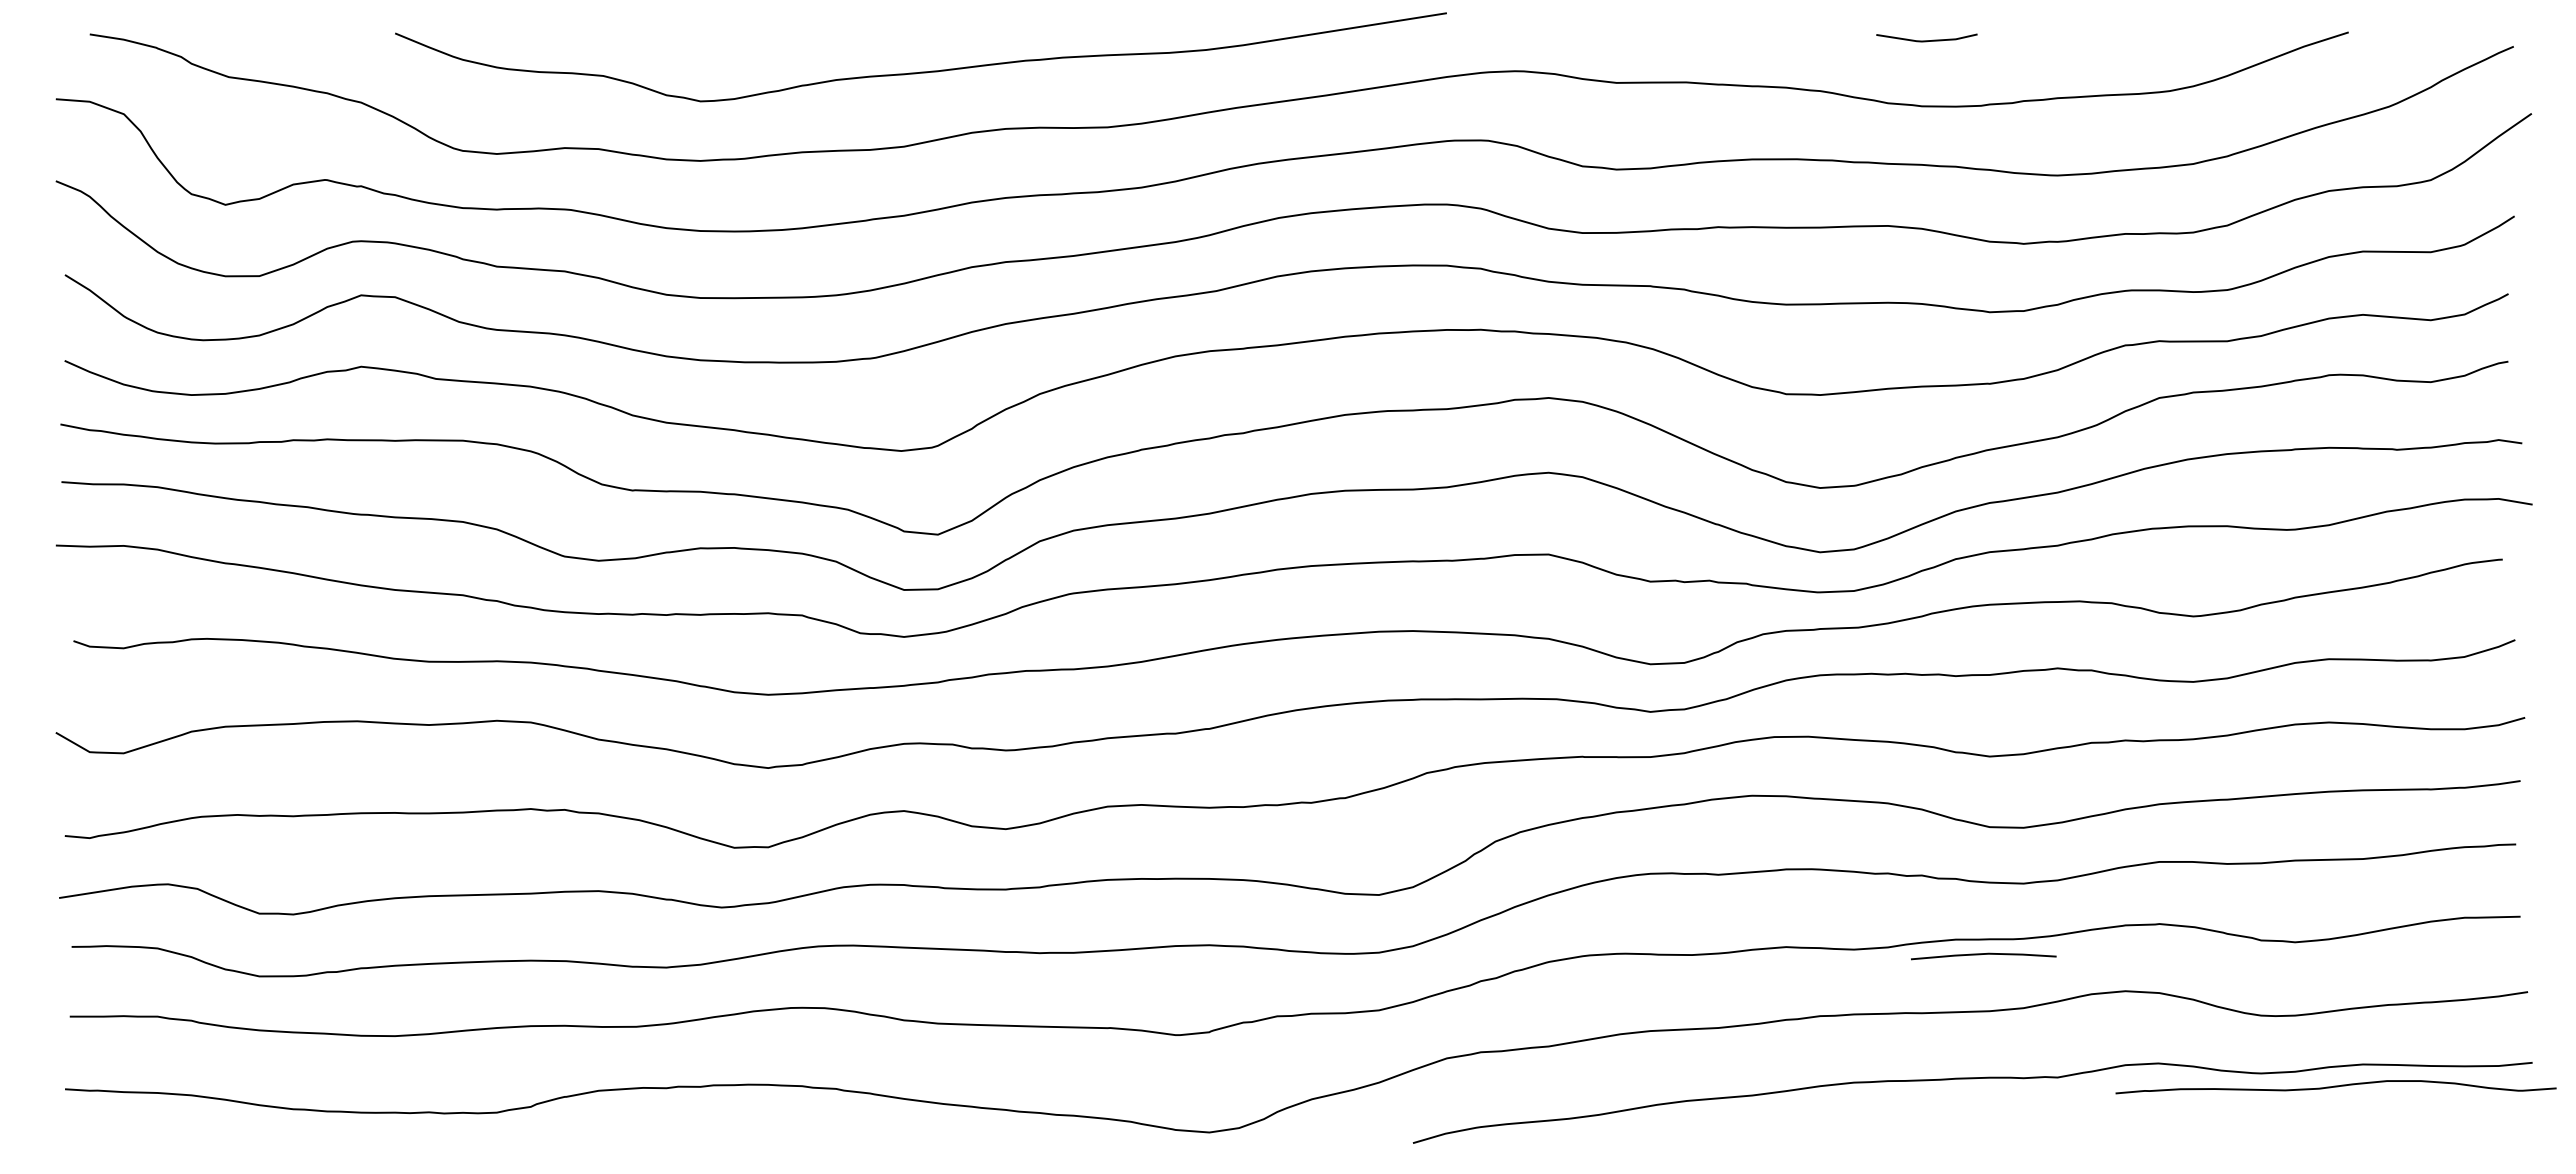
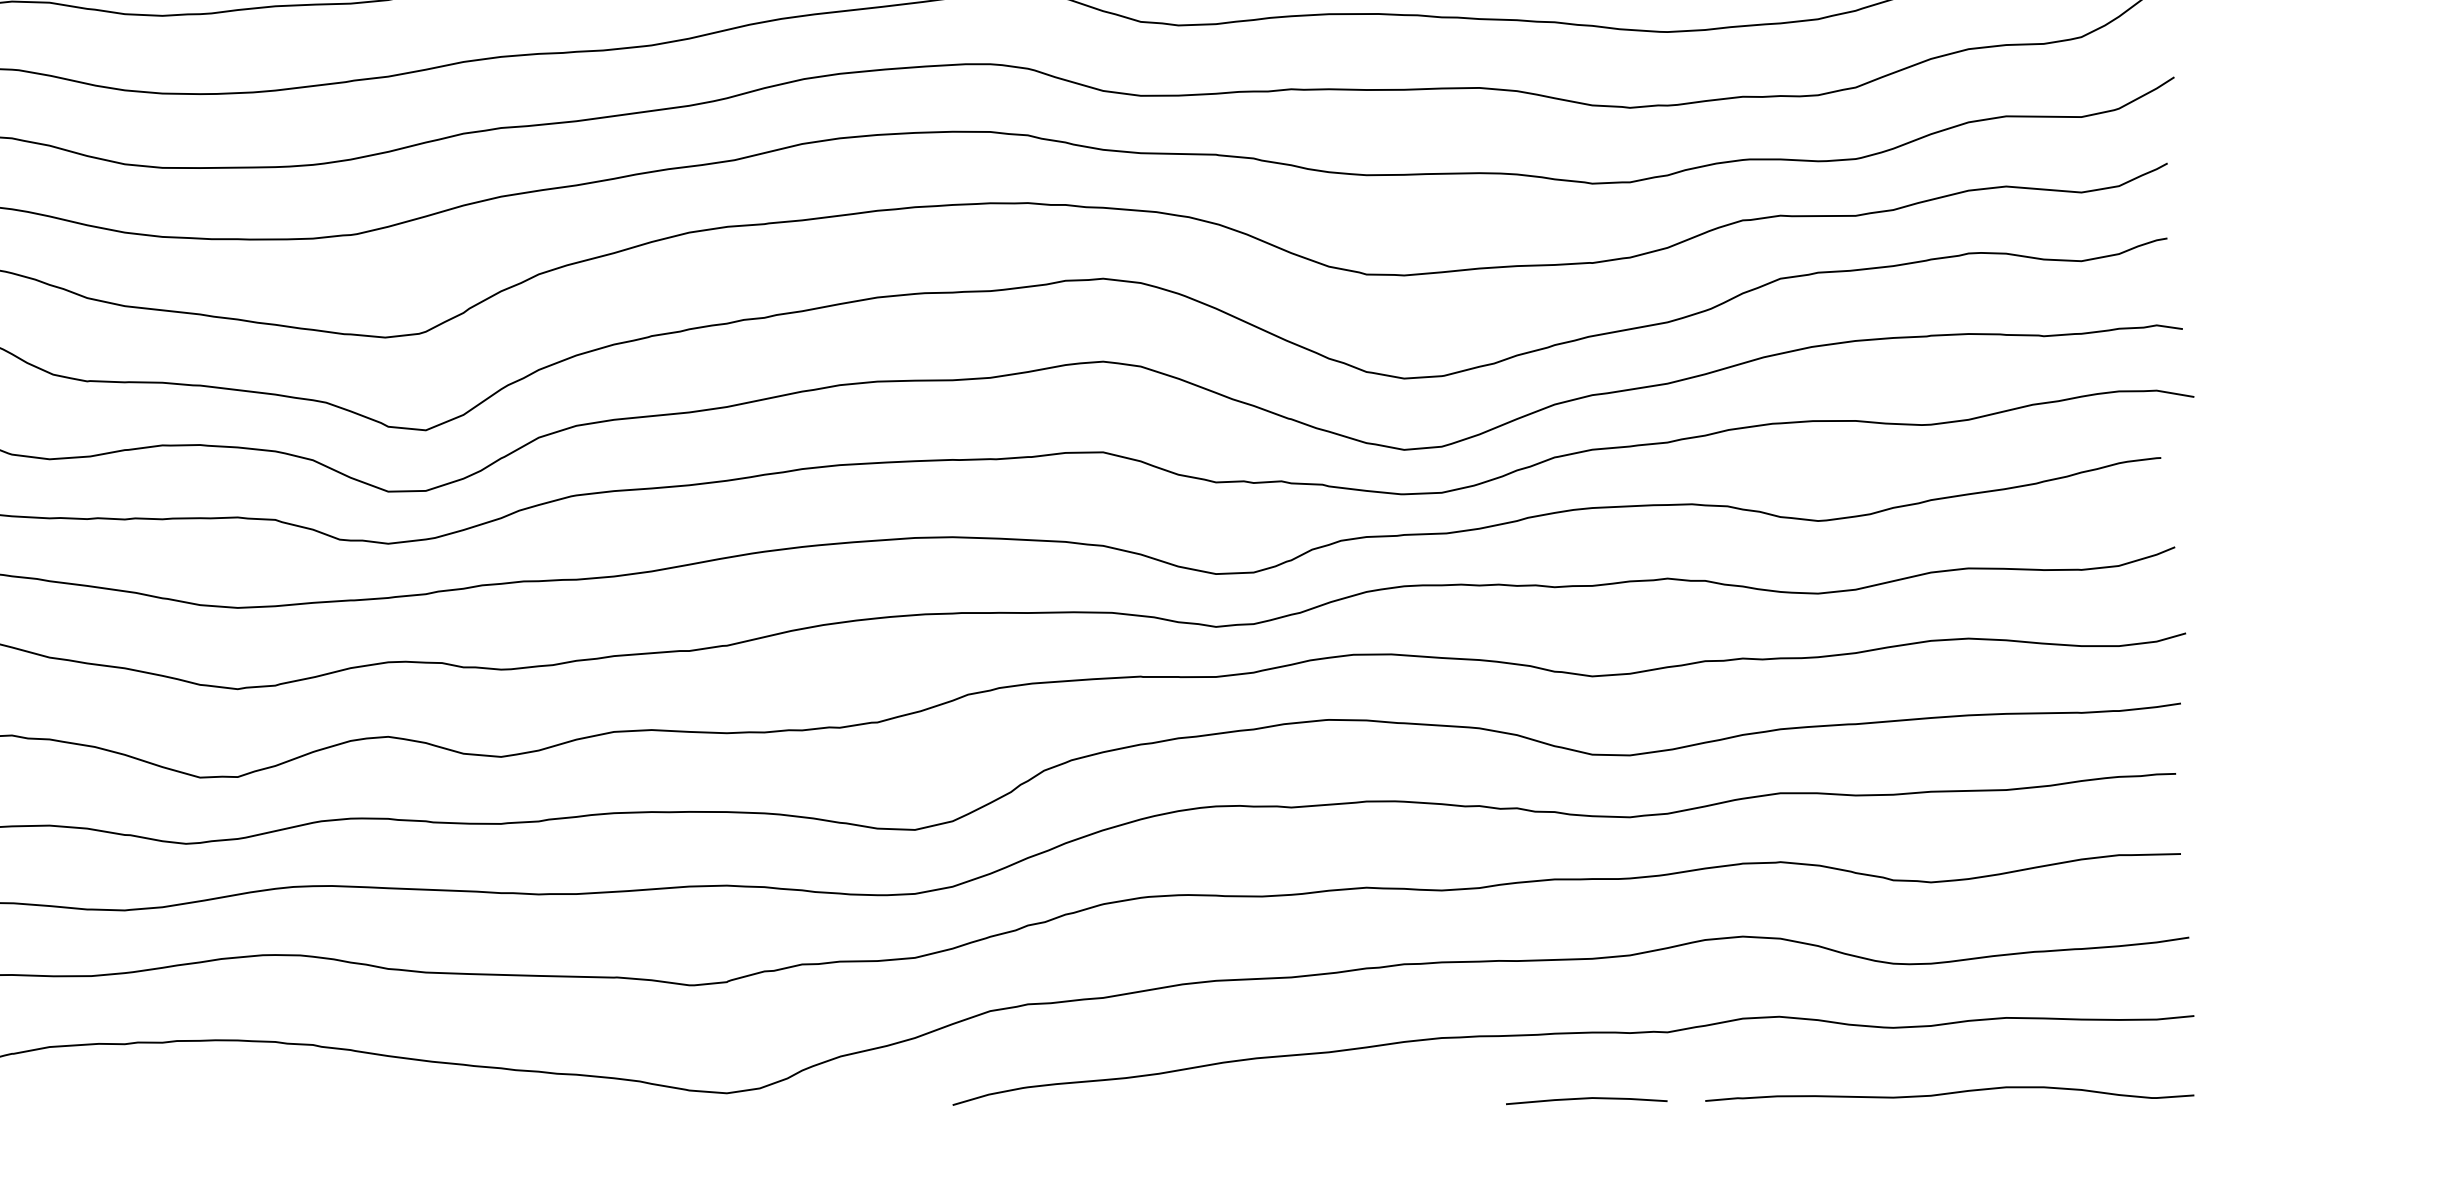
line: (1983, 954) -> (1586, 1098), moved
curve: (2335, 1087) -> (1949, 1094), moved

